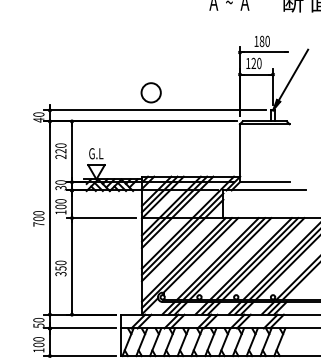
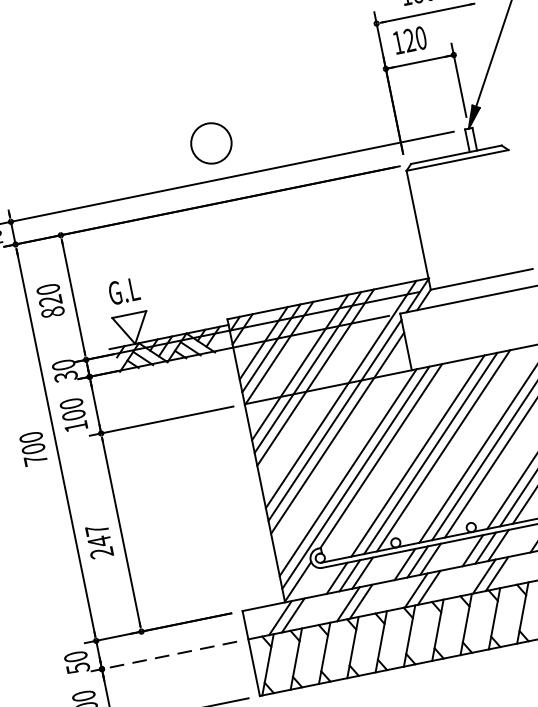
text: (60, 156) -> (51, 311), 220 -> 820
text: (60, 268) -> (98, 541), 350 -> 247
line: (80, 328) -> (164, 656), solid -> dashed

